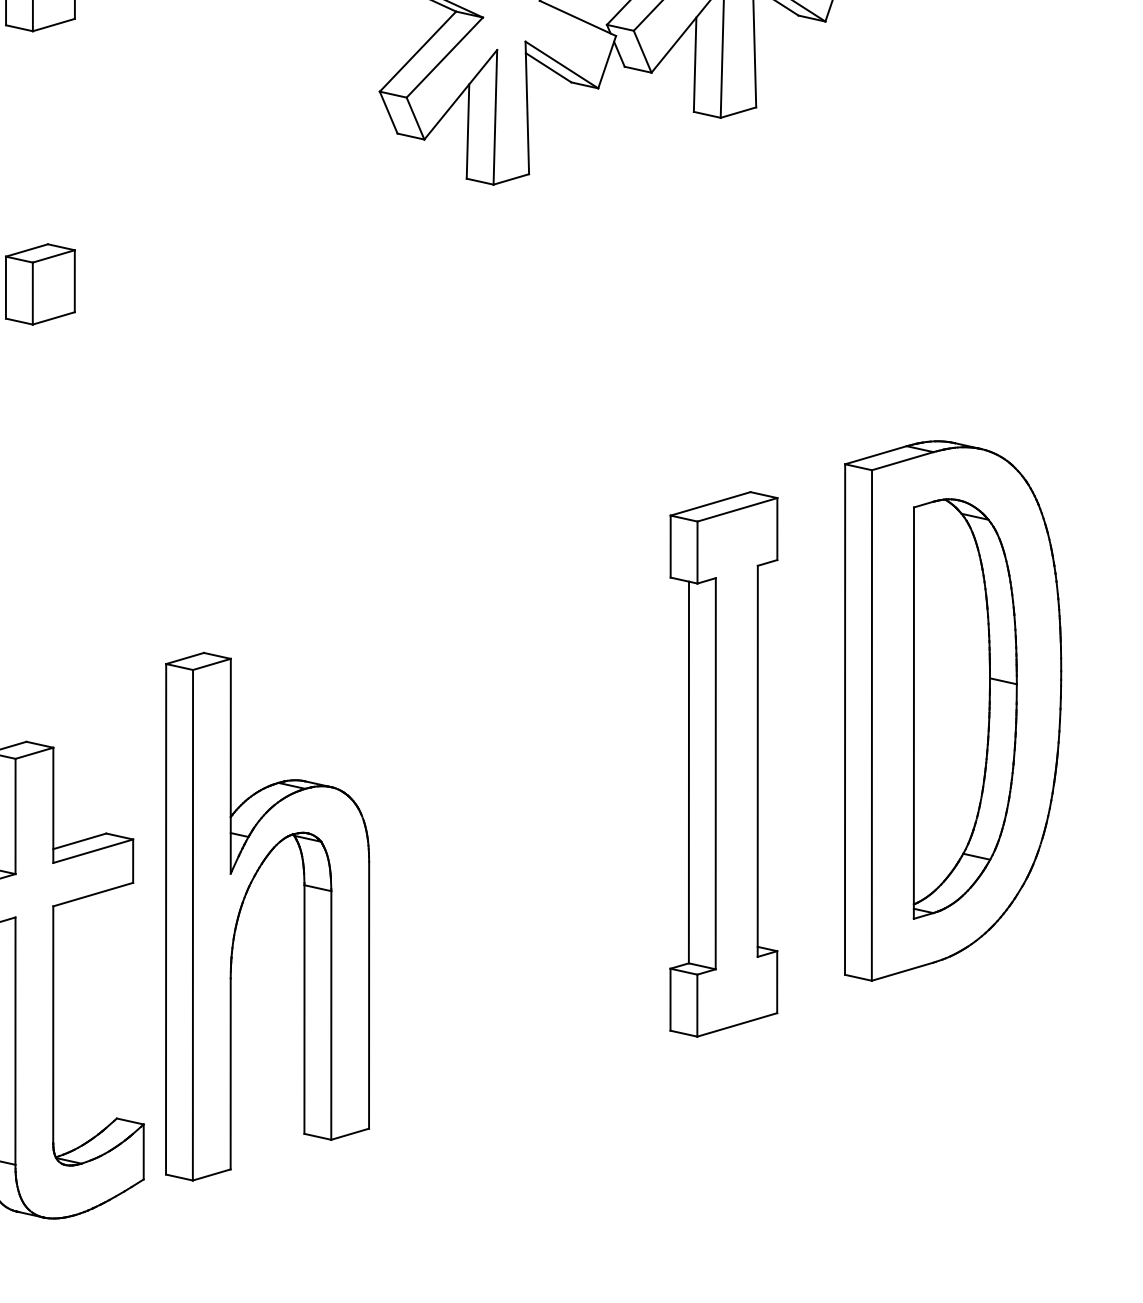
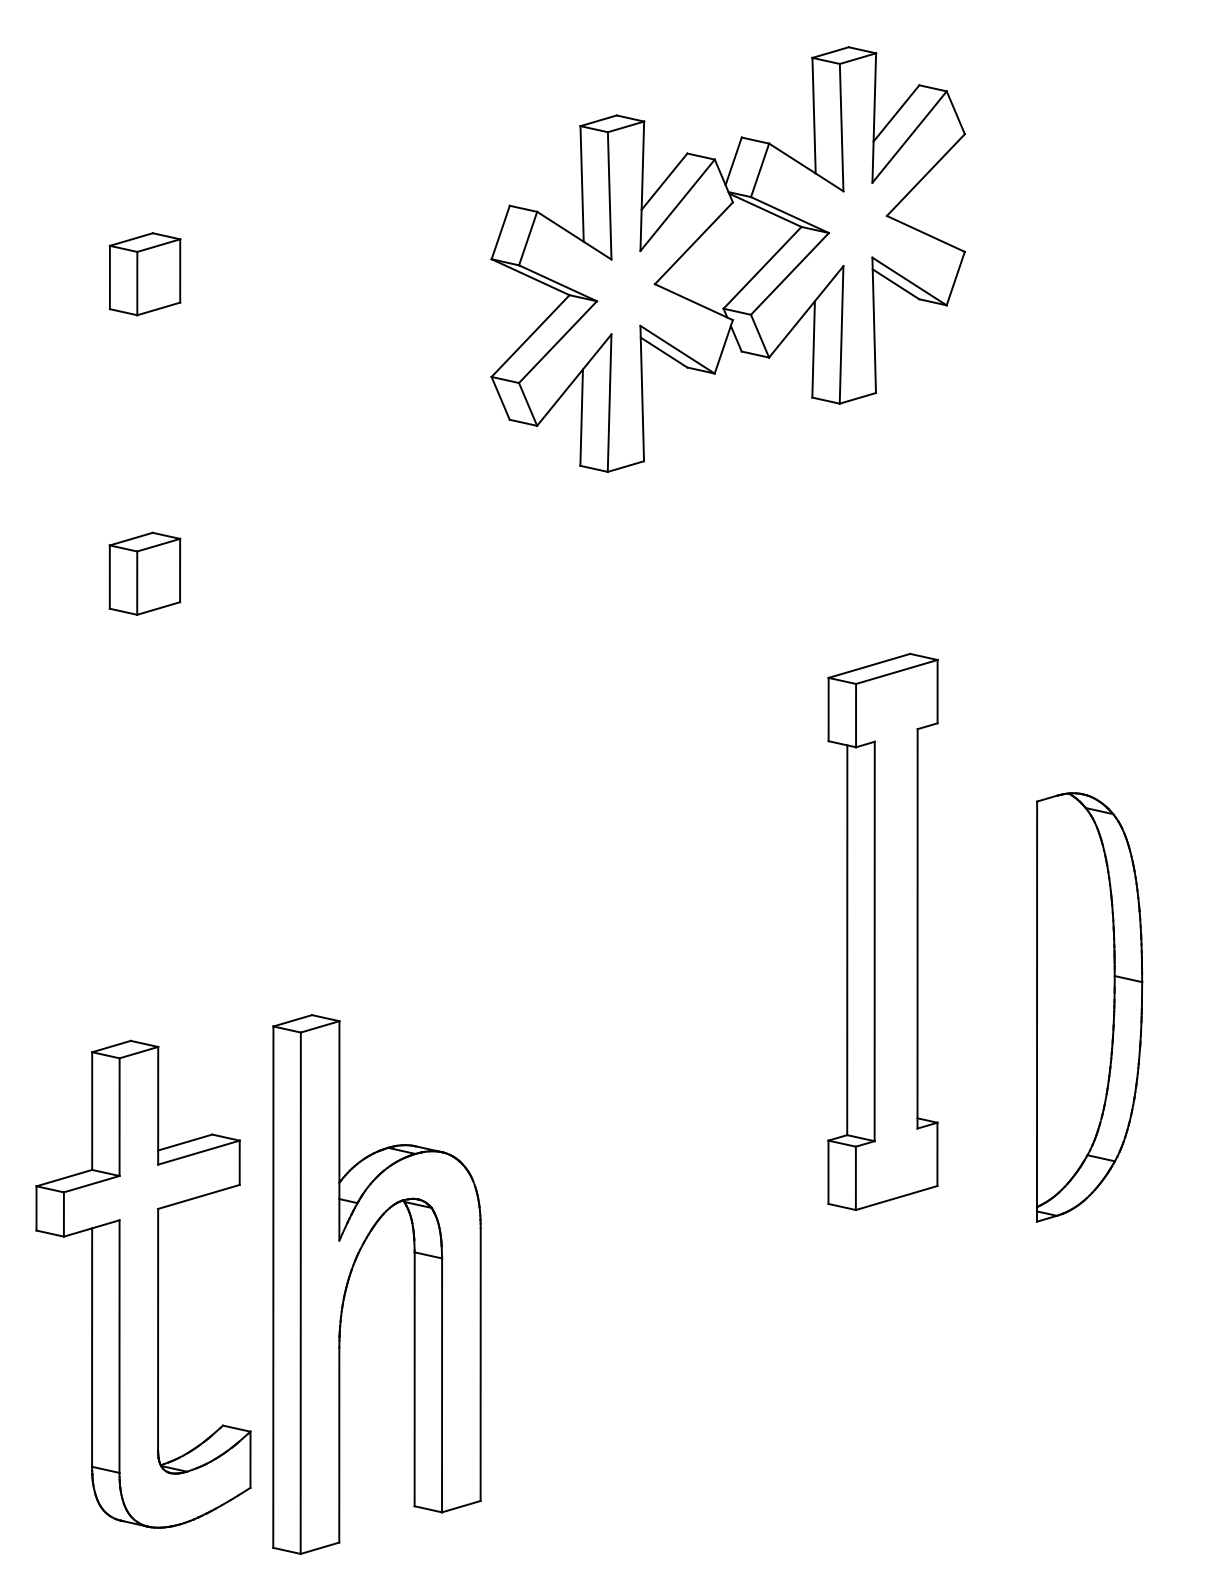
part: (952, 711) -> (1076, 1009), removed
part: (723, 763) -> (882, 931), moved
part: (242, 906) -> (351, 1274), moved

